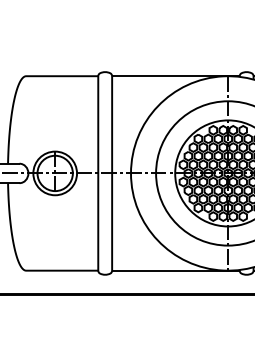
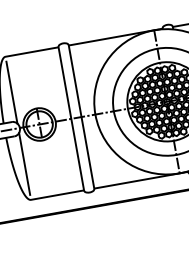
line: (26, 124) -> (12, 92), added
line: (26, 221) -> (24, 163), added

